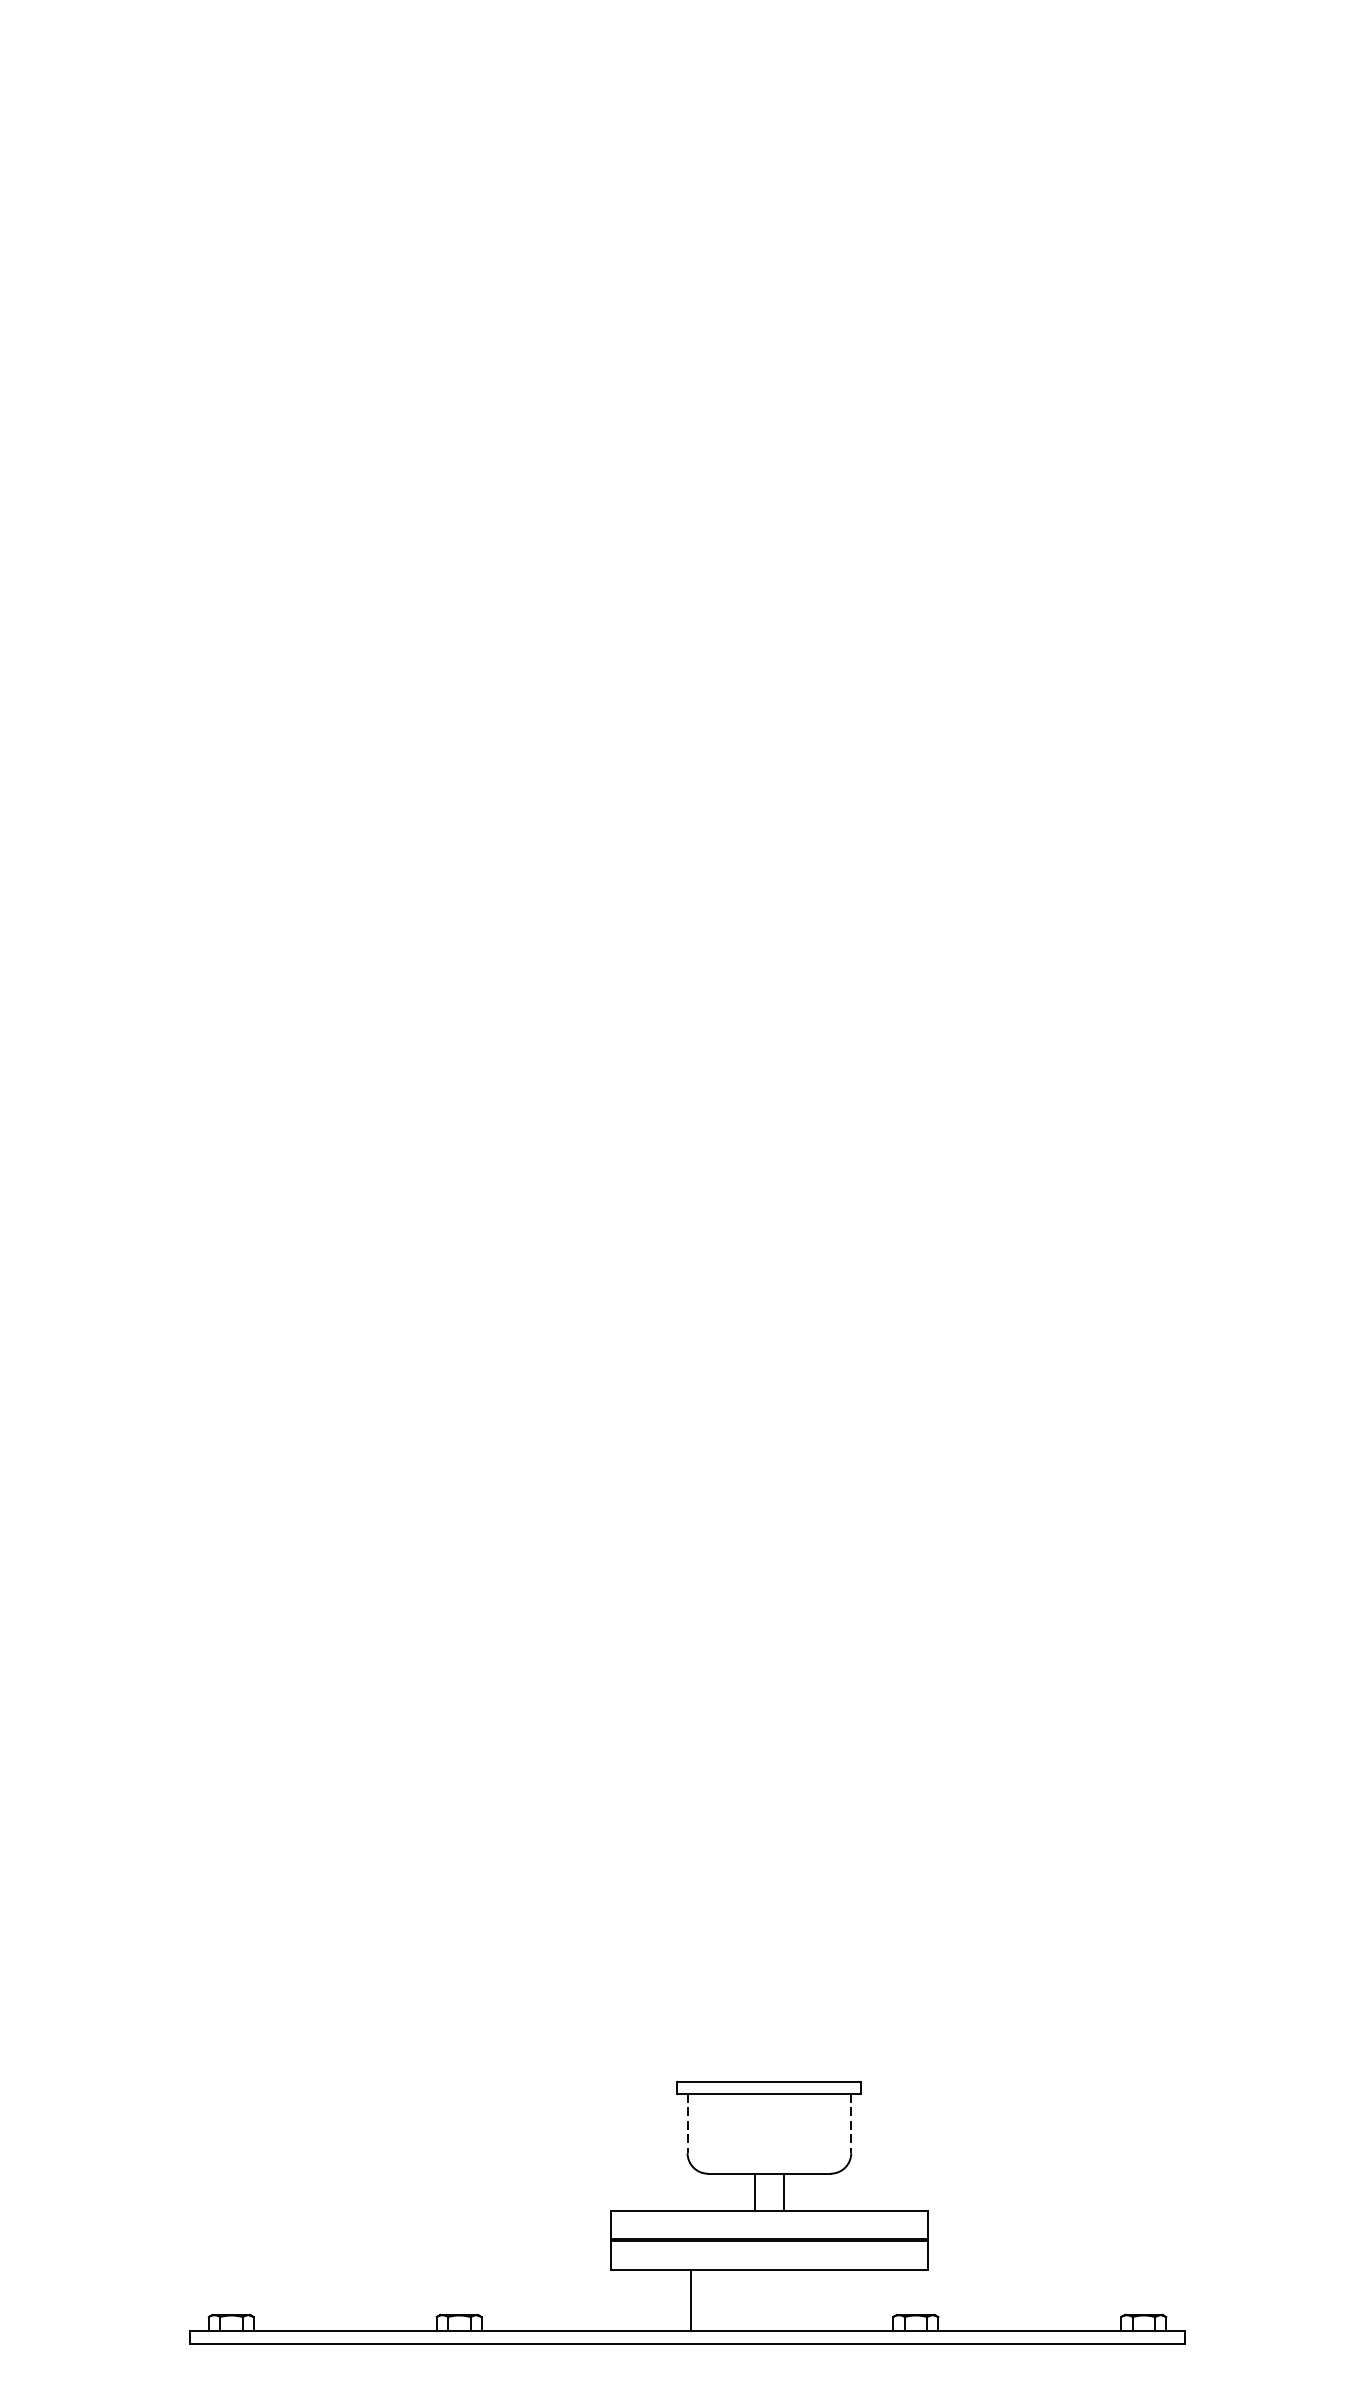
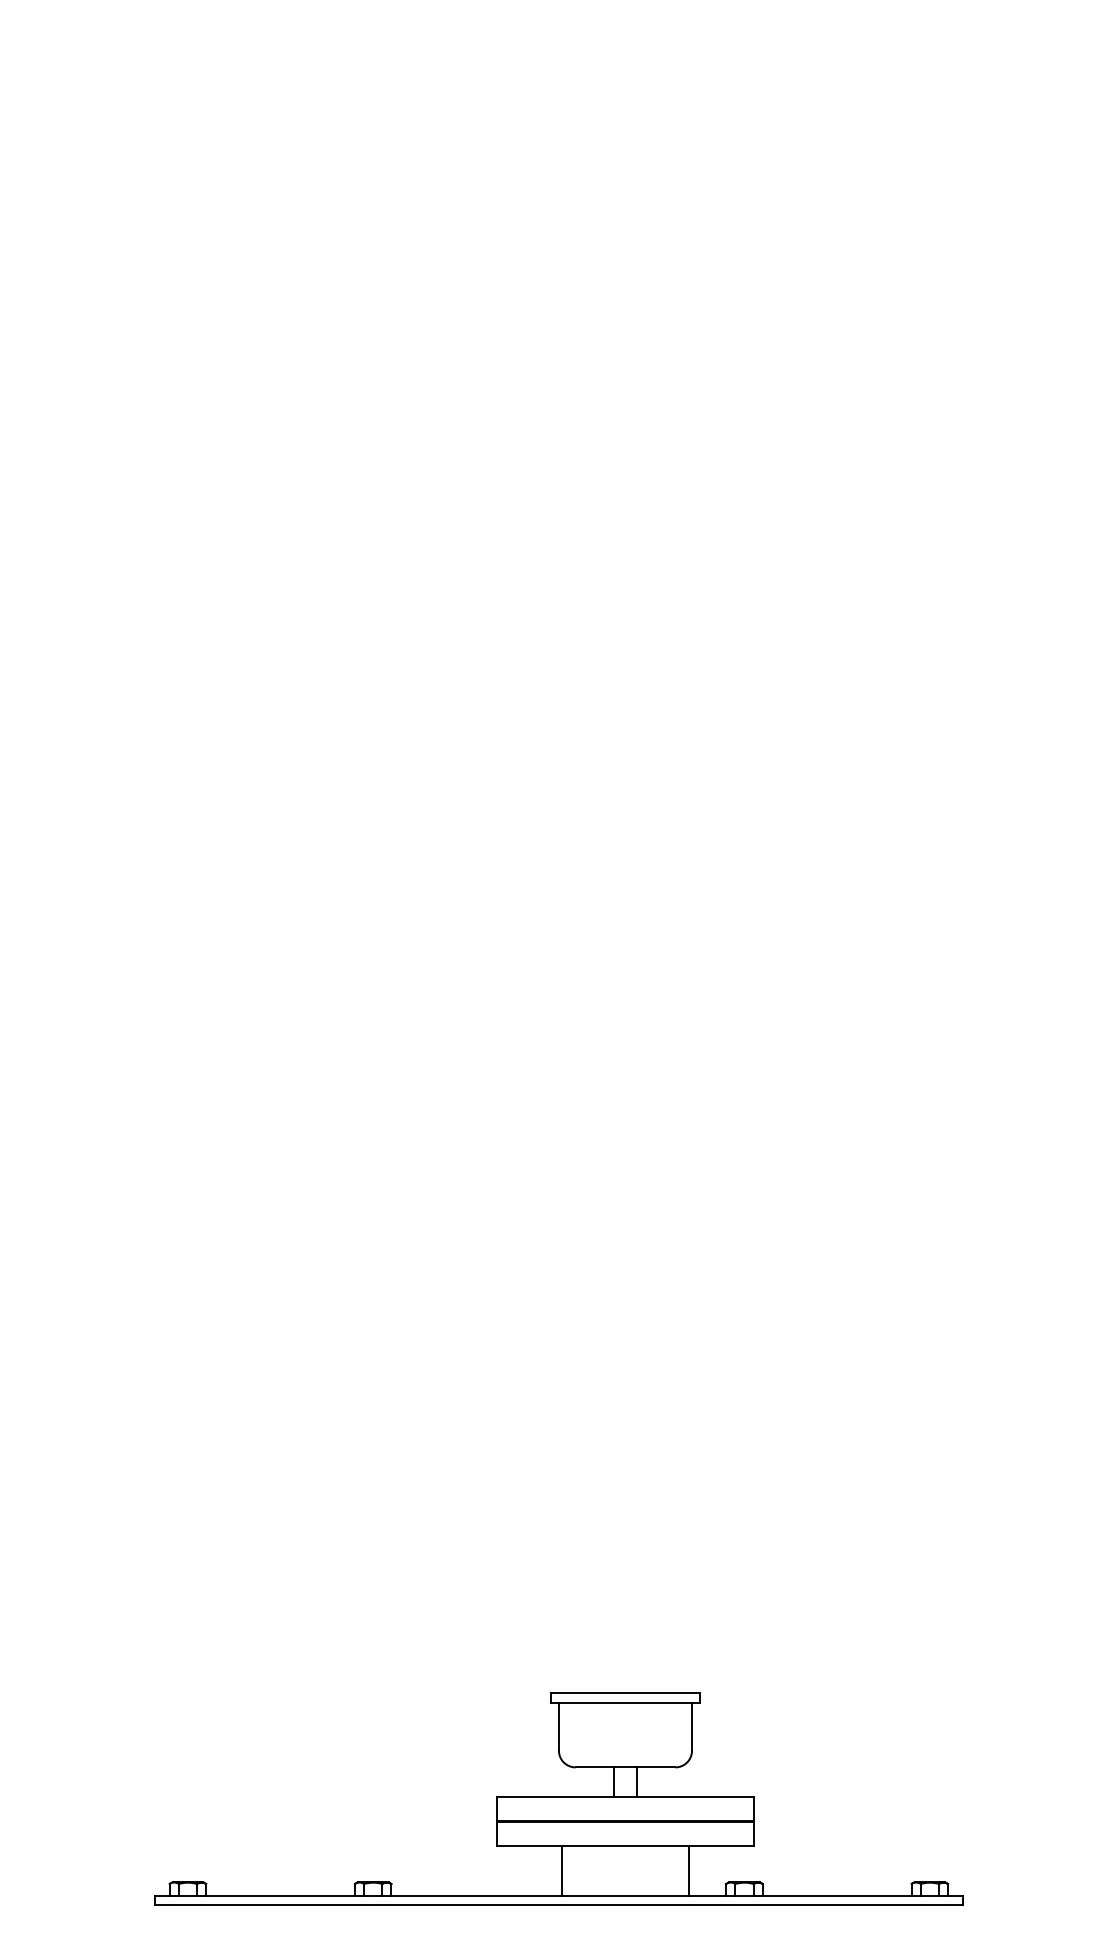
line: (687, 2124) -> (558, 1727), dashed -> solid
line: (851, 2124) -> (692, 1727), dashed -> solid
line: (846, 2300) -> (688, 1870), added

